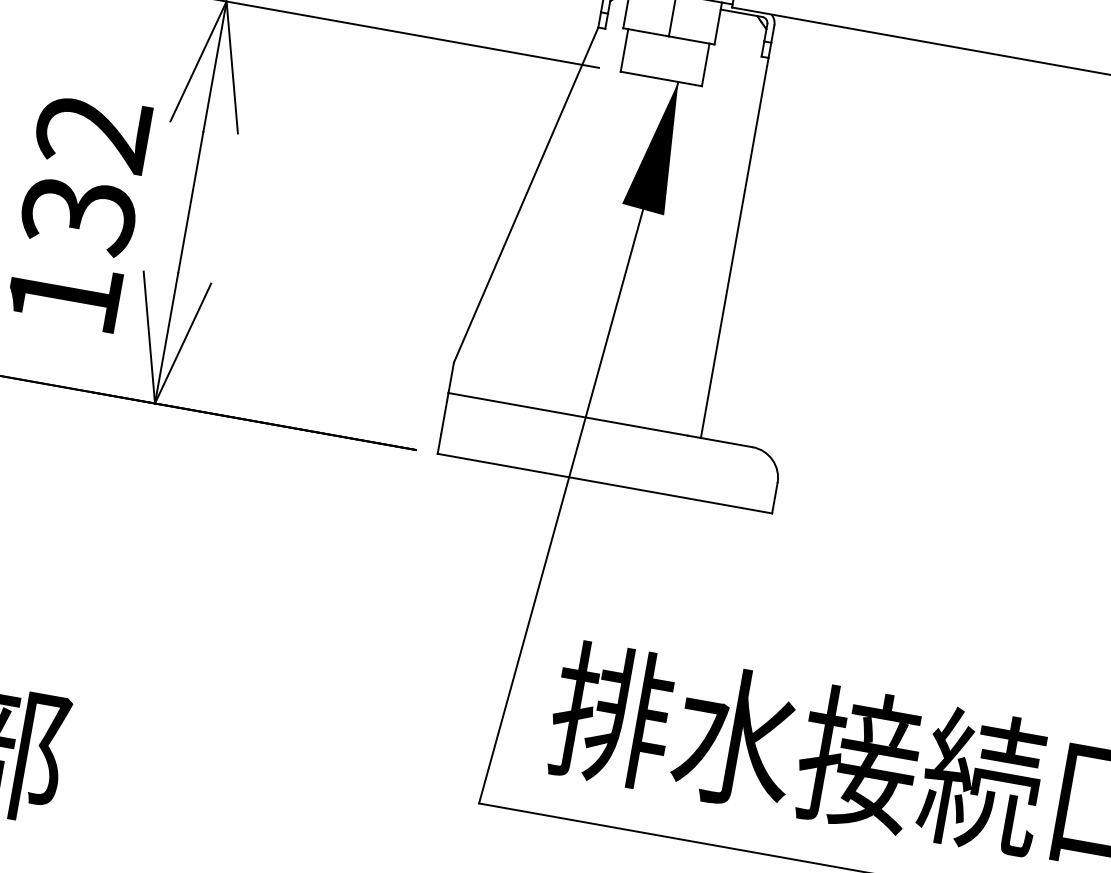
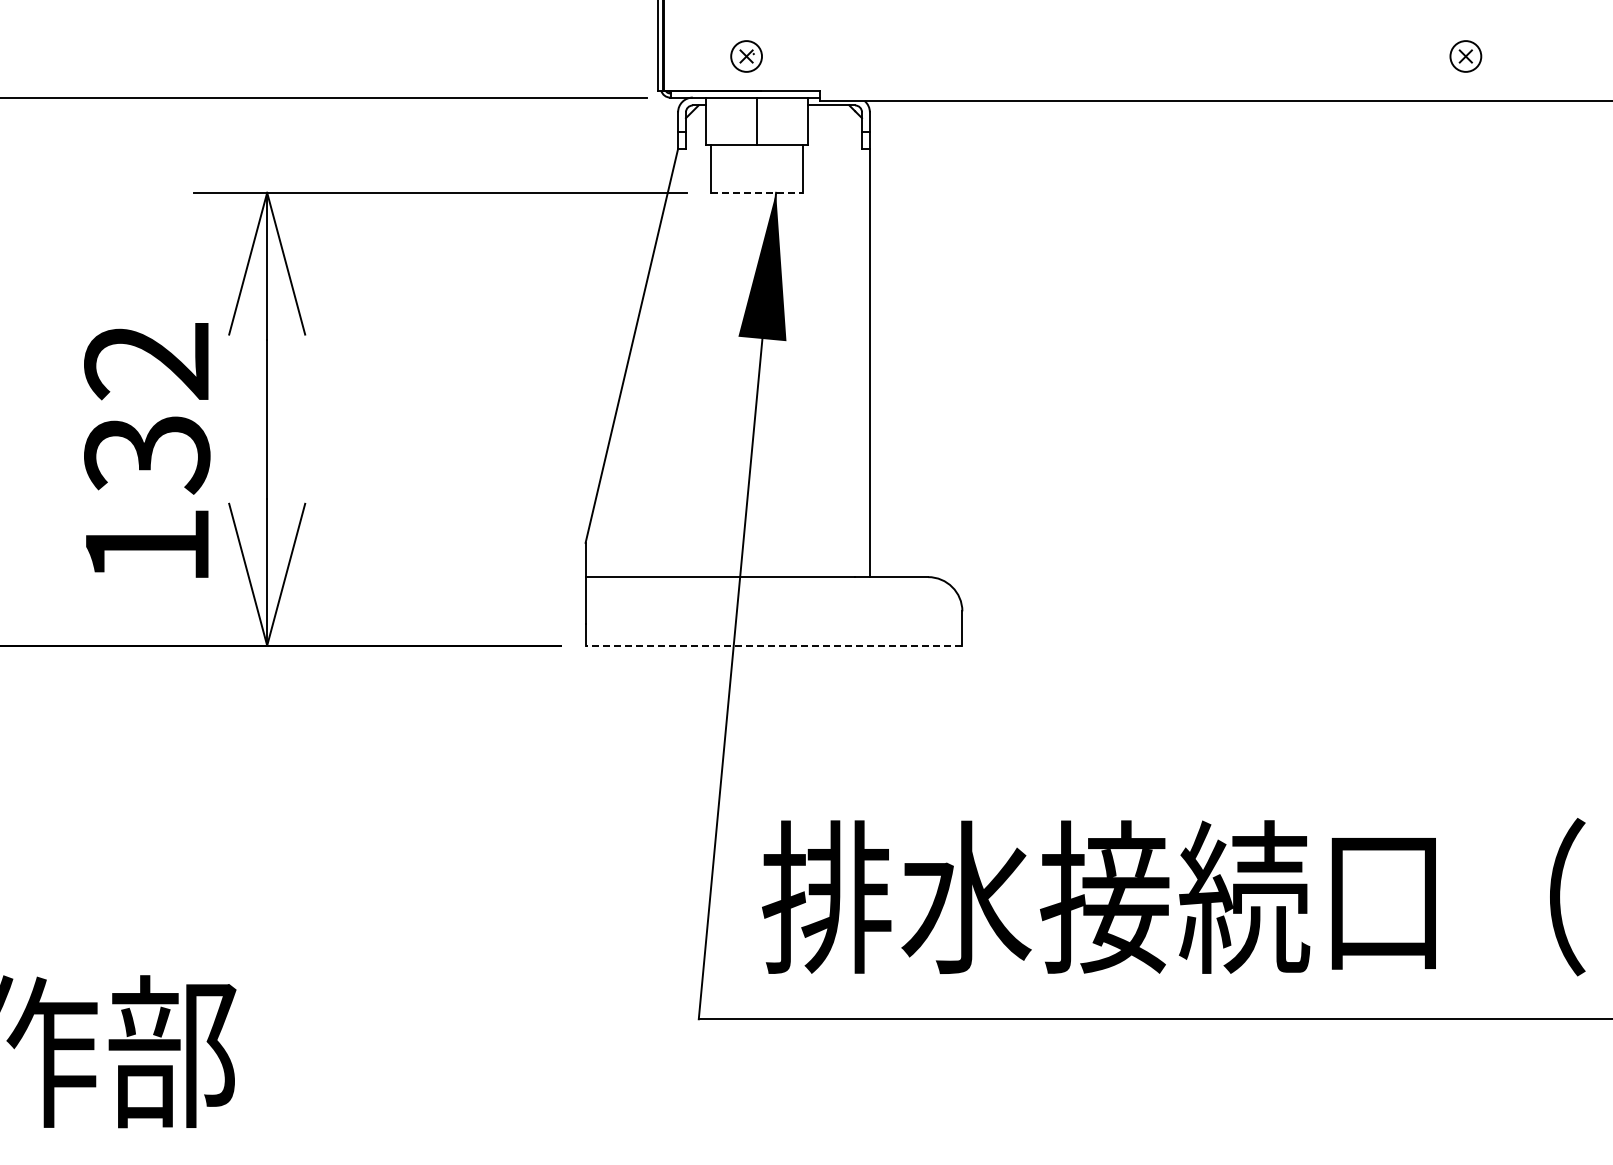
line: (661, 78) -> (756, 192), solid -> dashed
line: (604, 483) -> (773, 645), solid -> dashed

